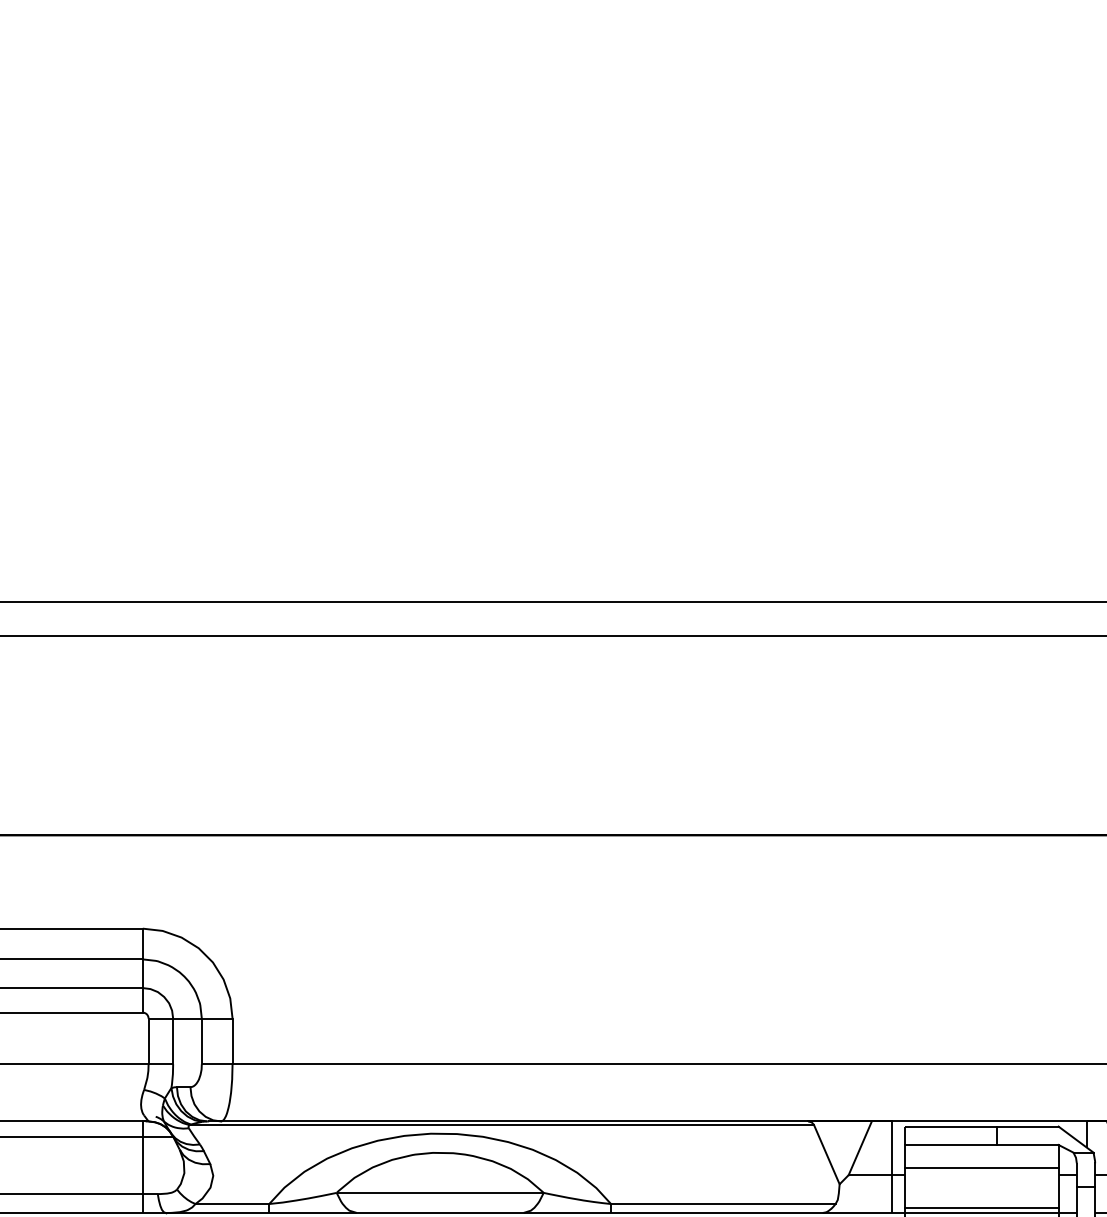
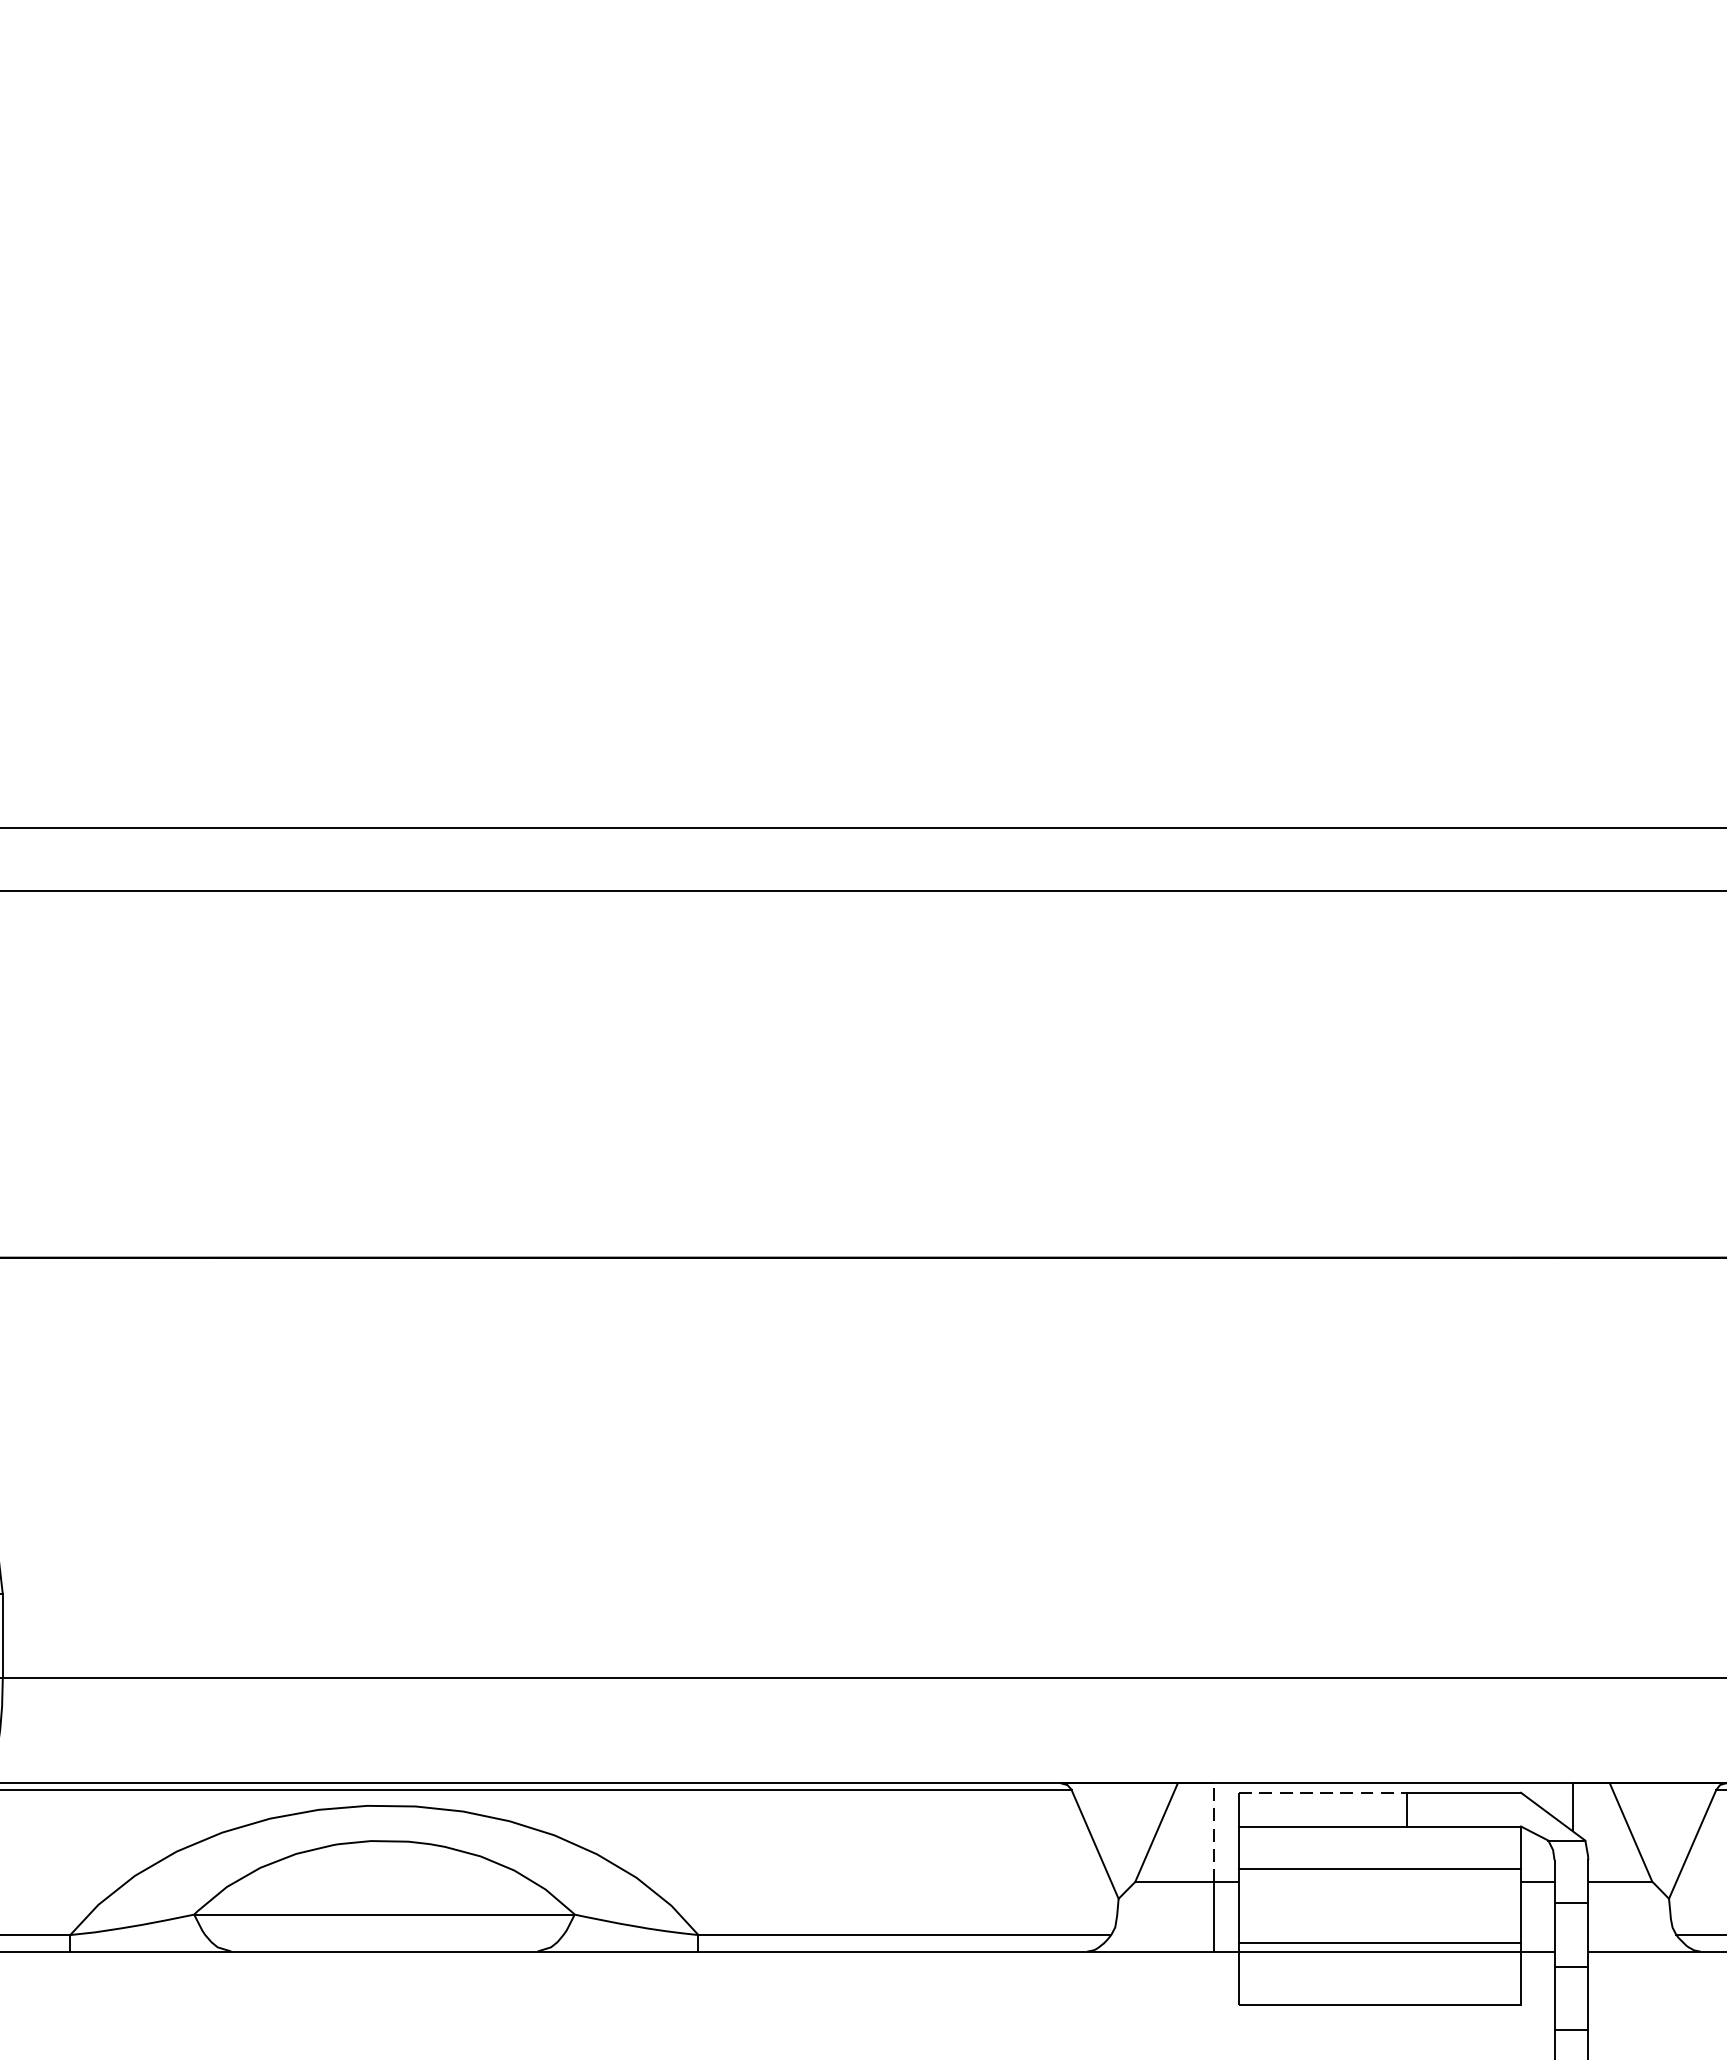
line: (950, 1126) -> (1322, 1792), solid -> dashed
line: (891, 1148) -> (1213, 1833), solid -> dashed

